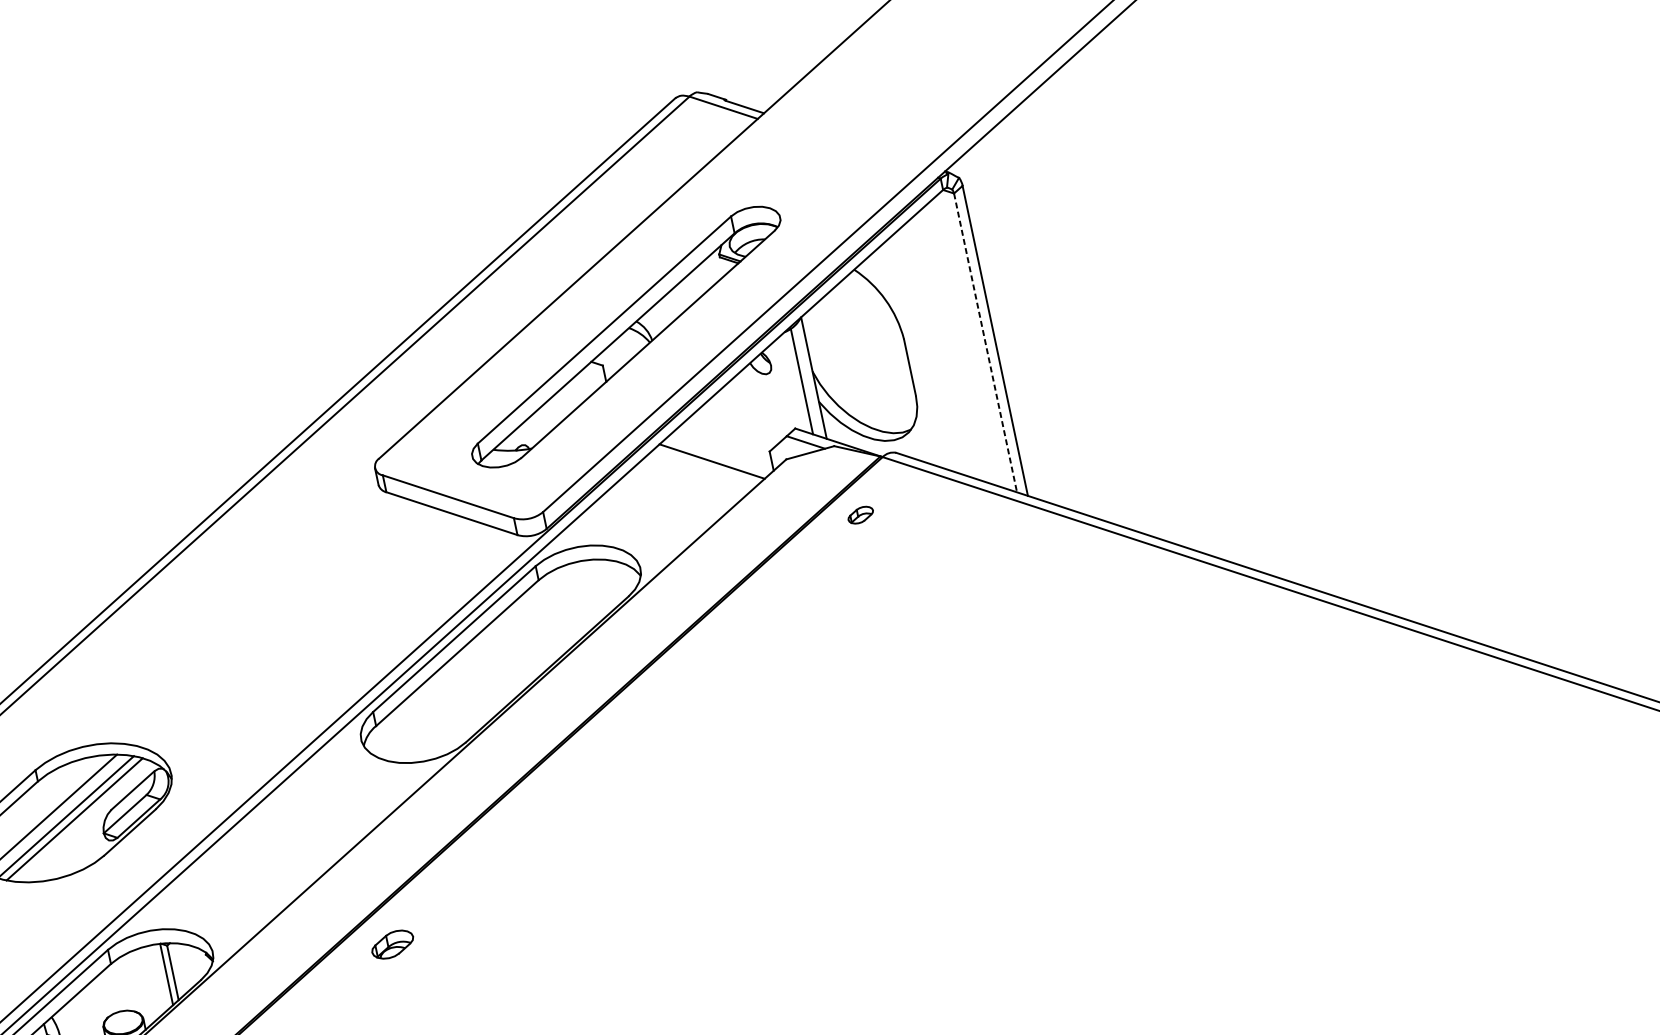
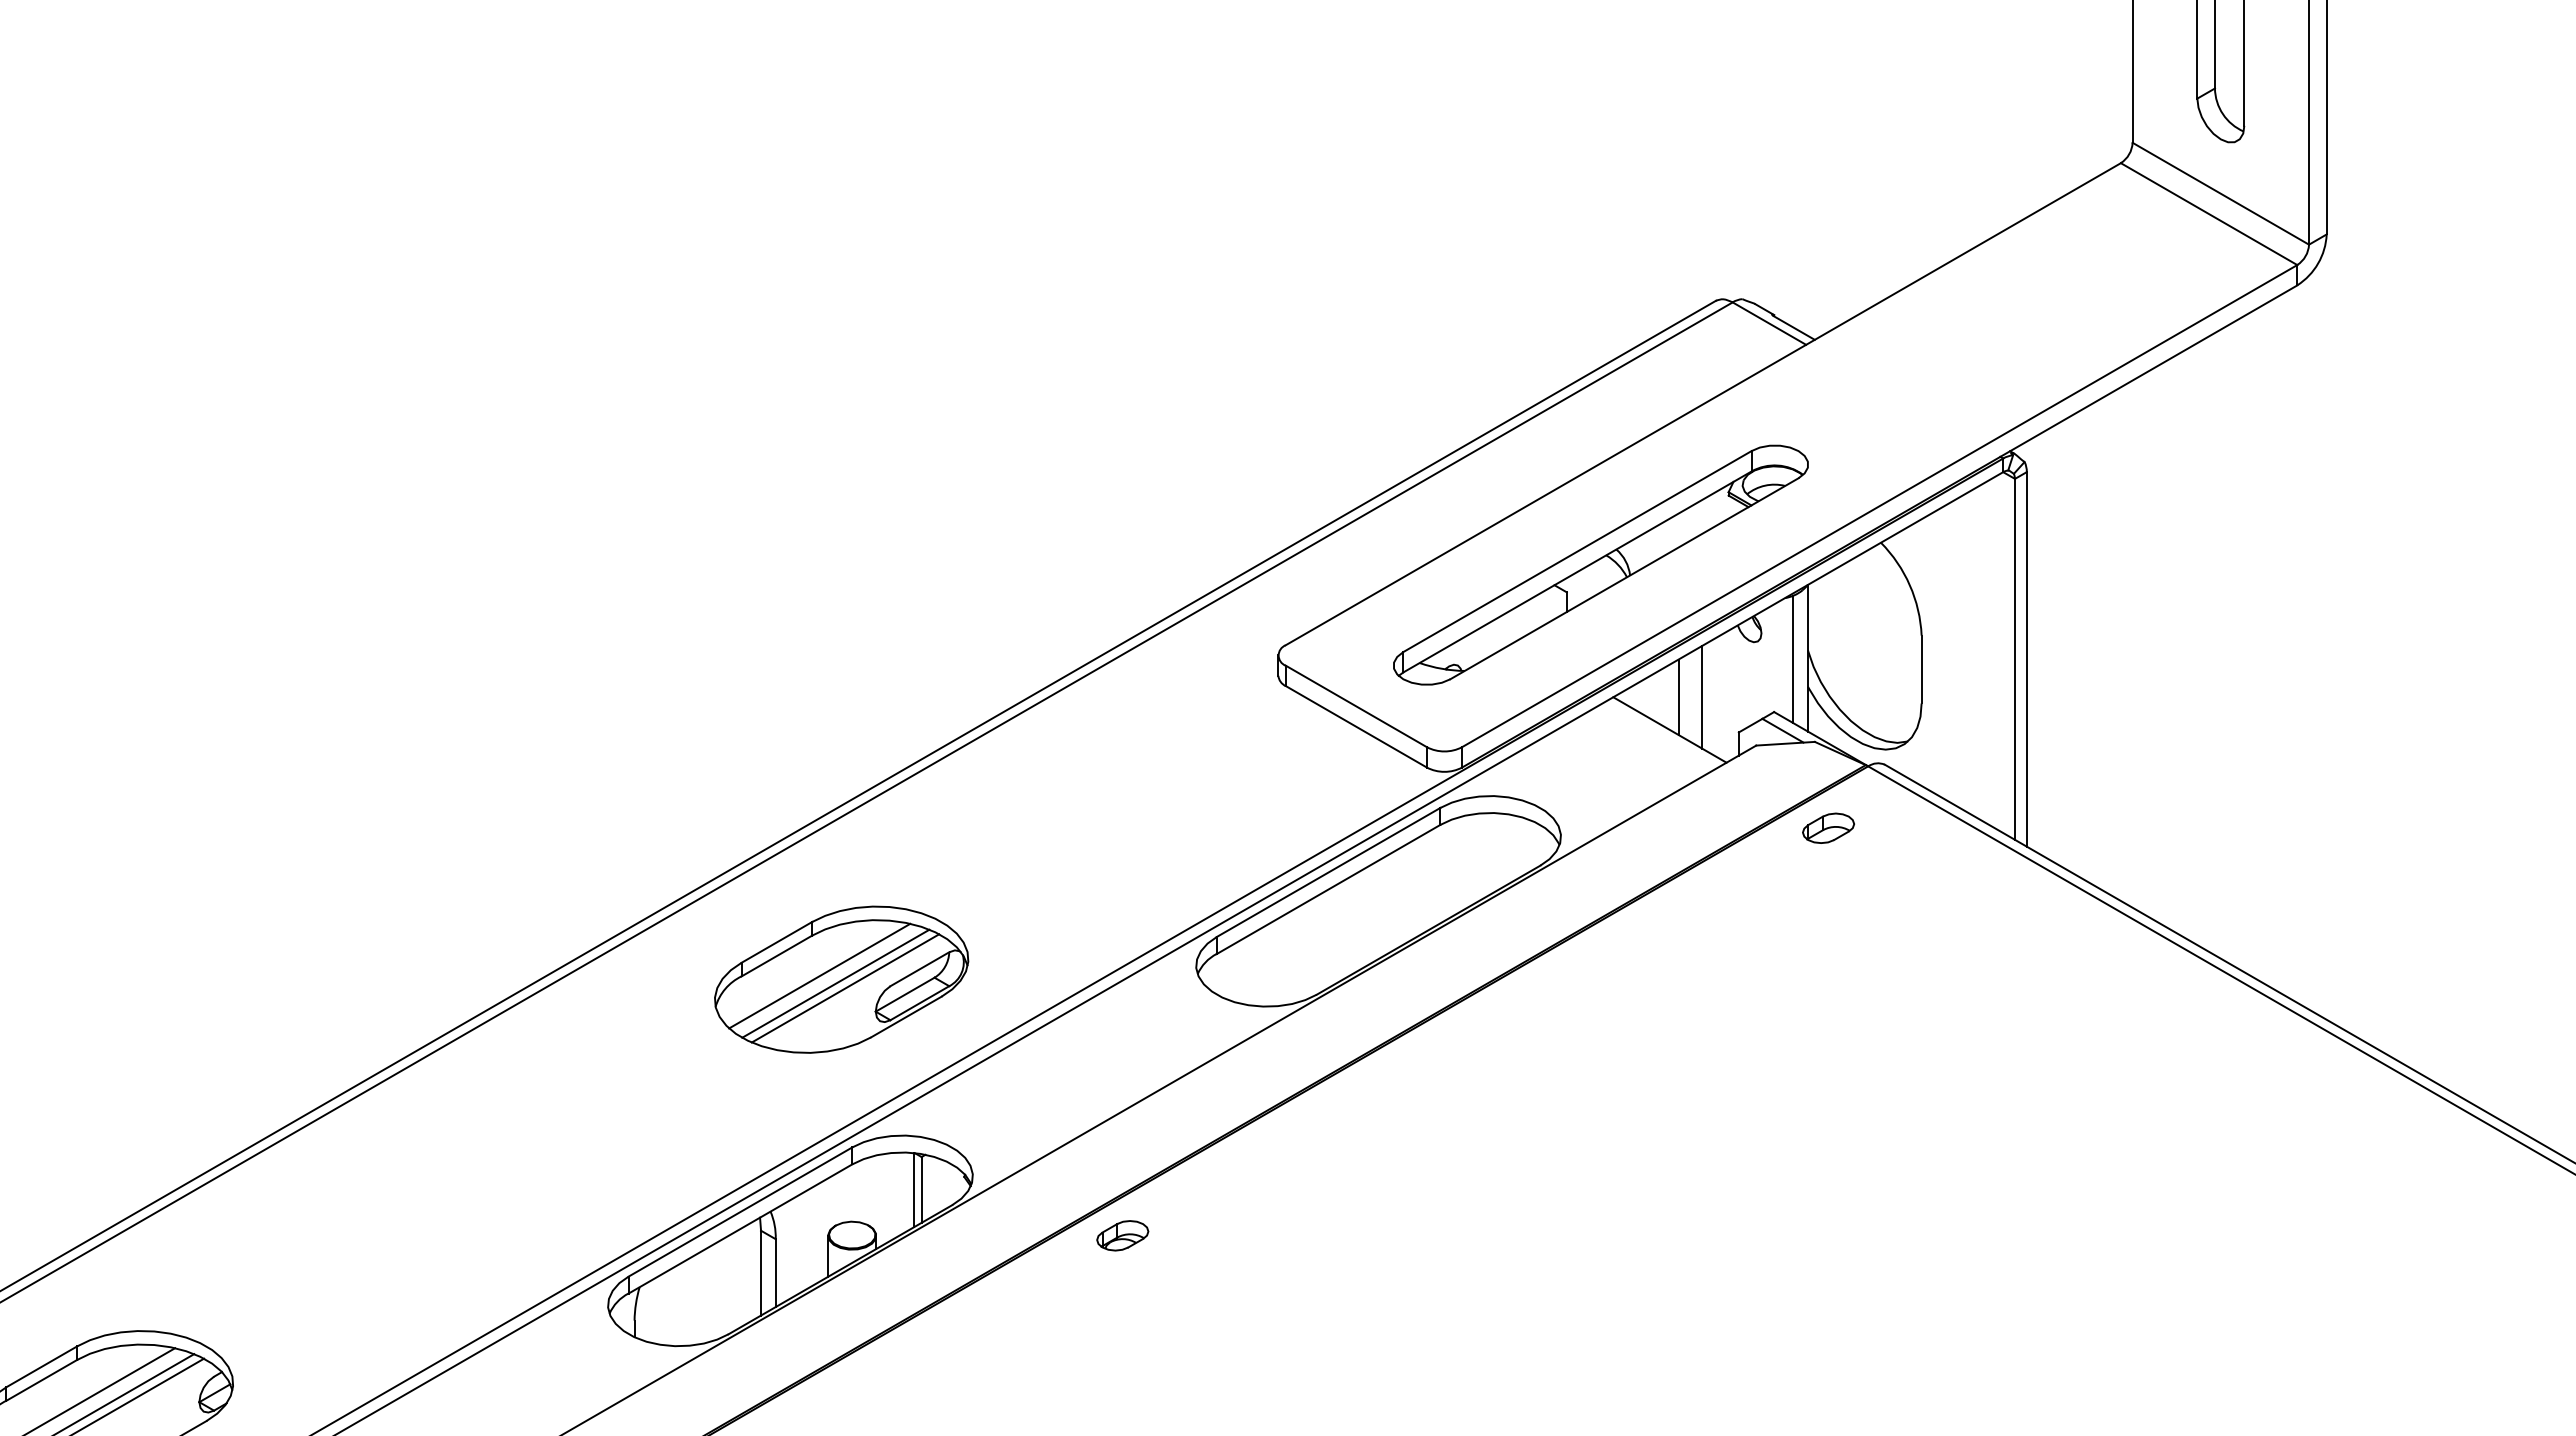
line: (985, 342) -> (2015, 659), dashed -> solid
line: (733, 429) -> (1702, 697), added
line: (713, 433) -> (1678, 697), added
part: (860, 514) -> (1828, 827), size x1.67
part: (392, 944) -> (1122, 1235), moved

